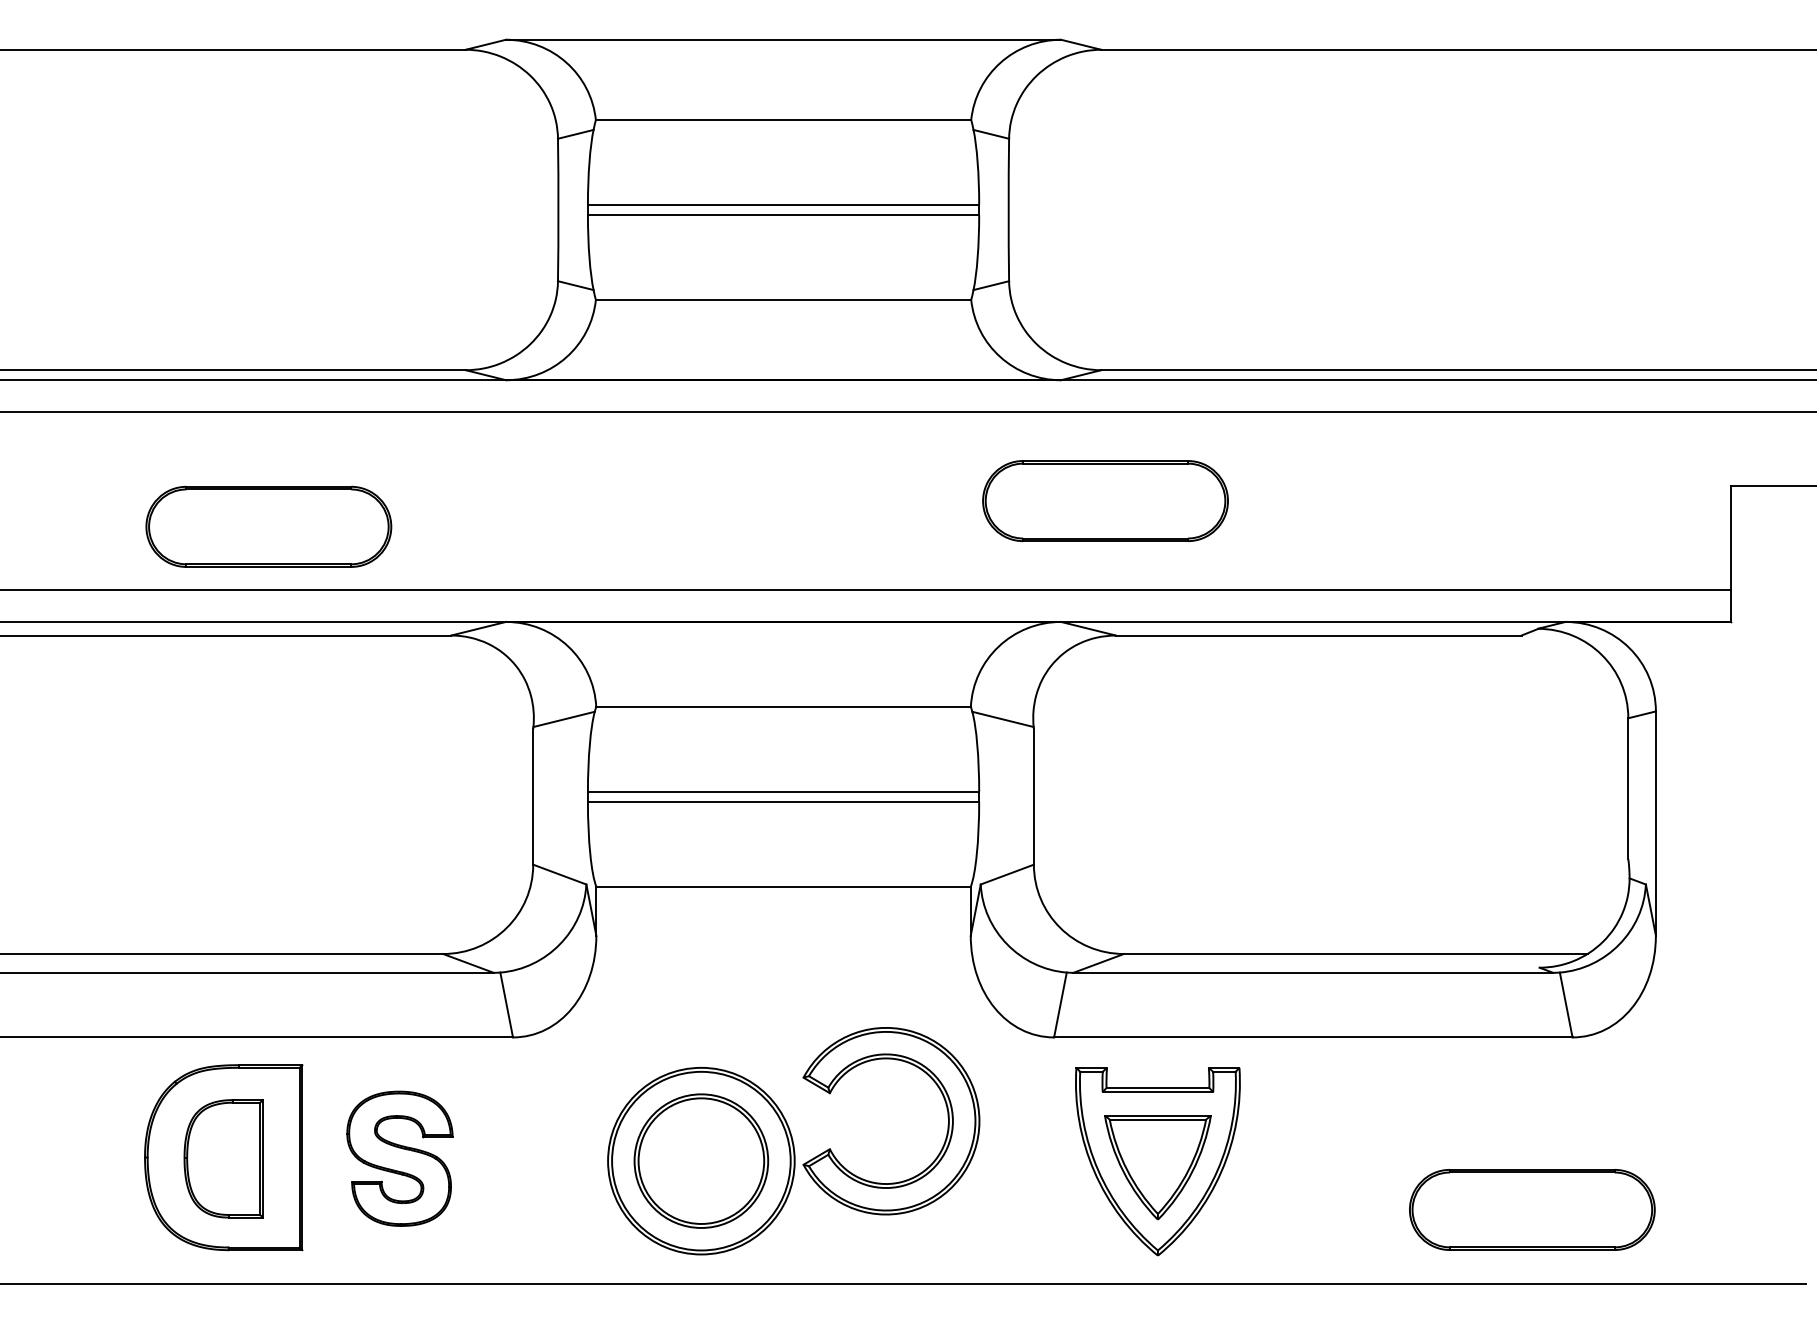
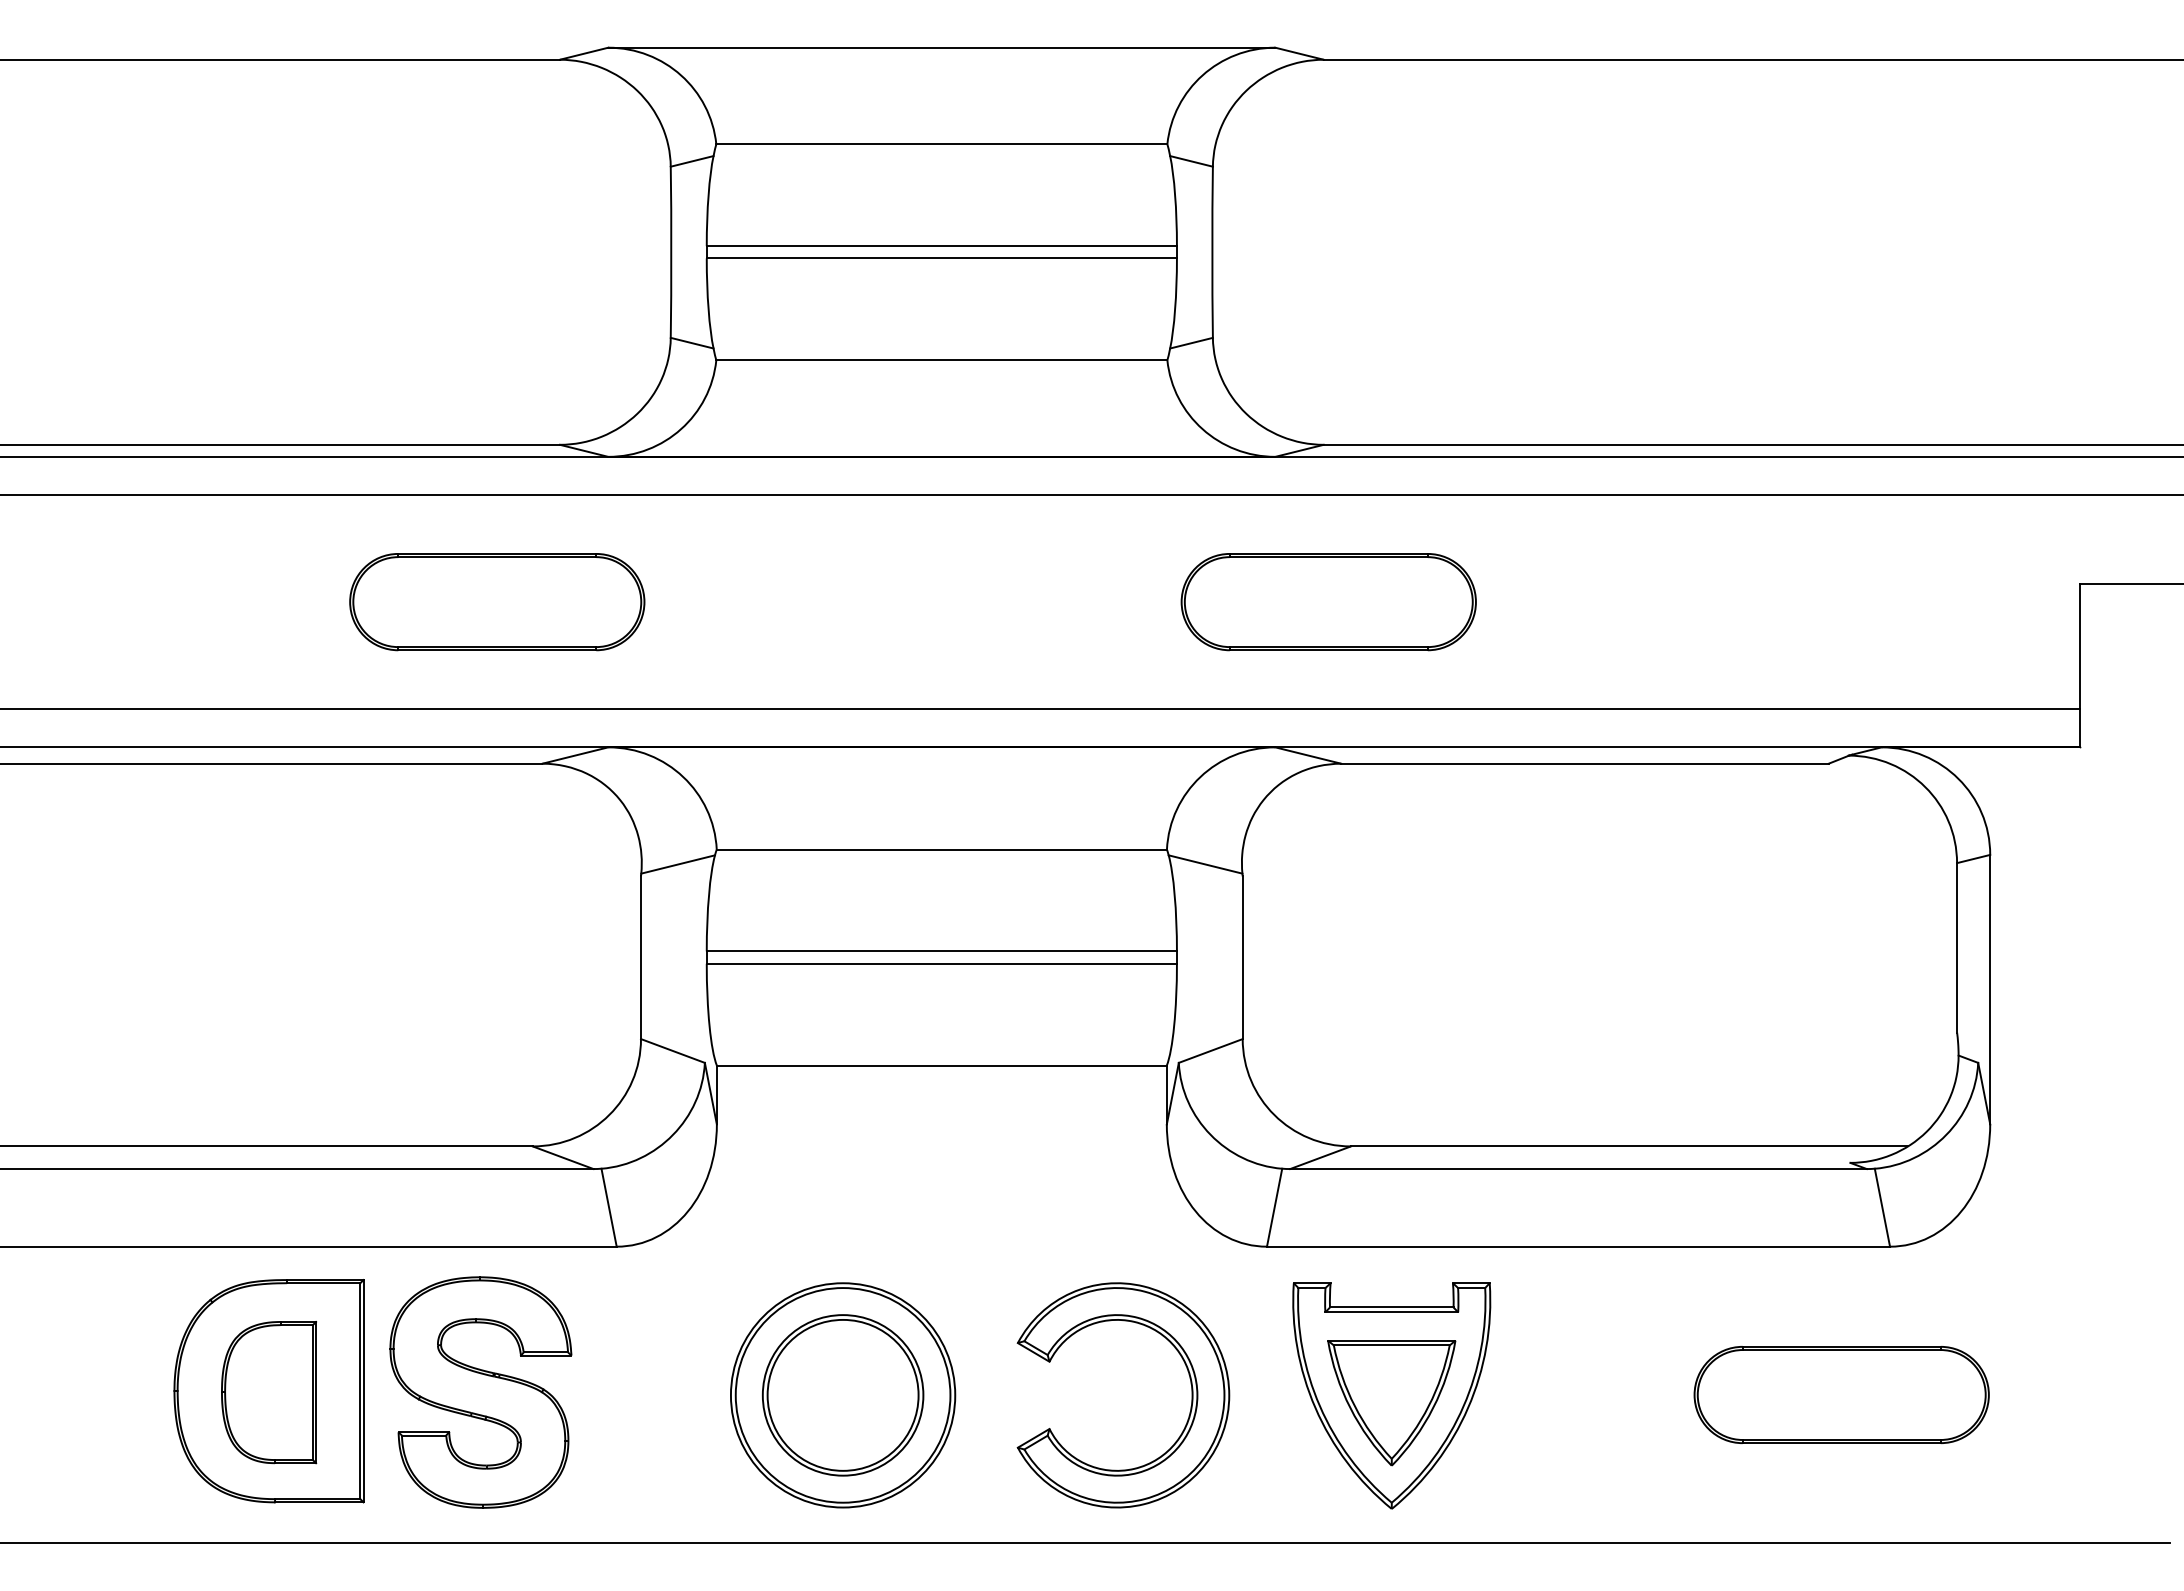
part: (269, 527) -> (497, 602), moved
part: (947, 1112) -> (1190, 1384), moved
part: (399, 1158) -> (480, 1392), size x1.43
part: (1532, 1209) -> (1841, 1394), moved

